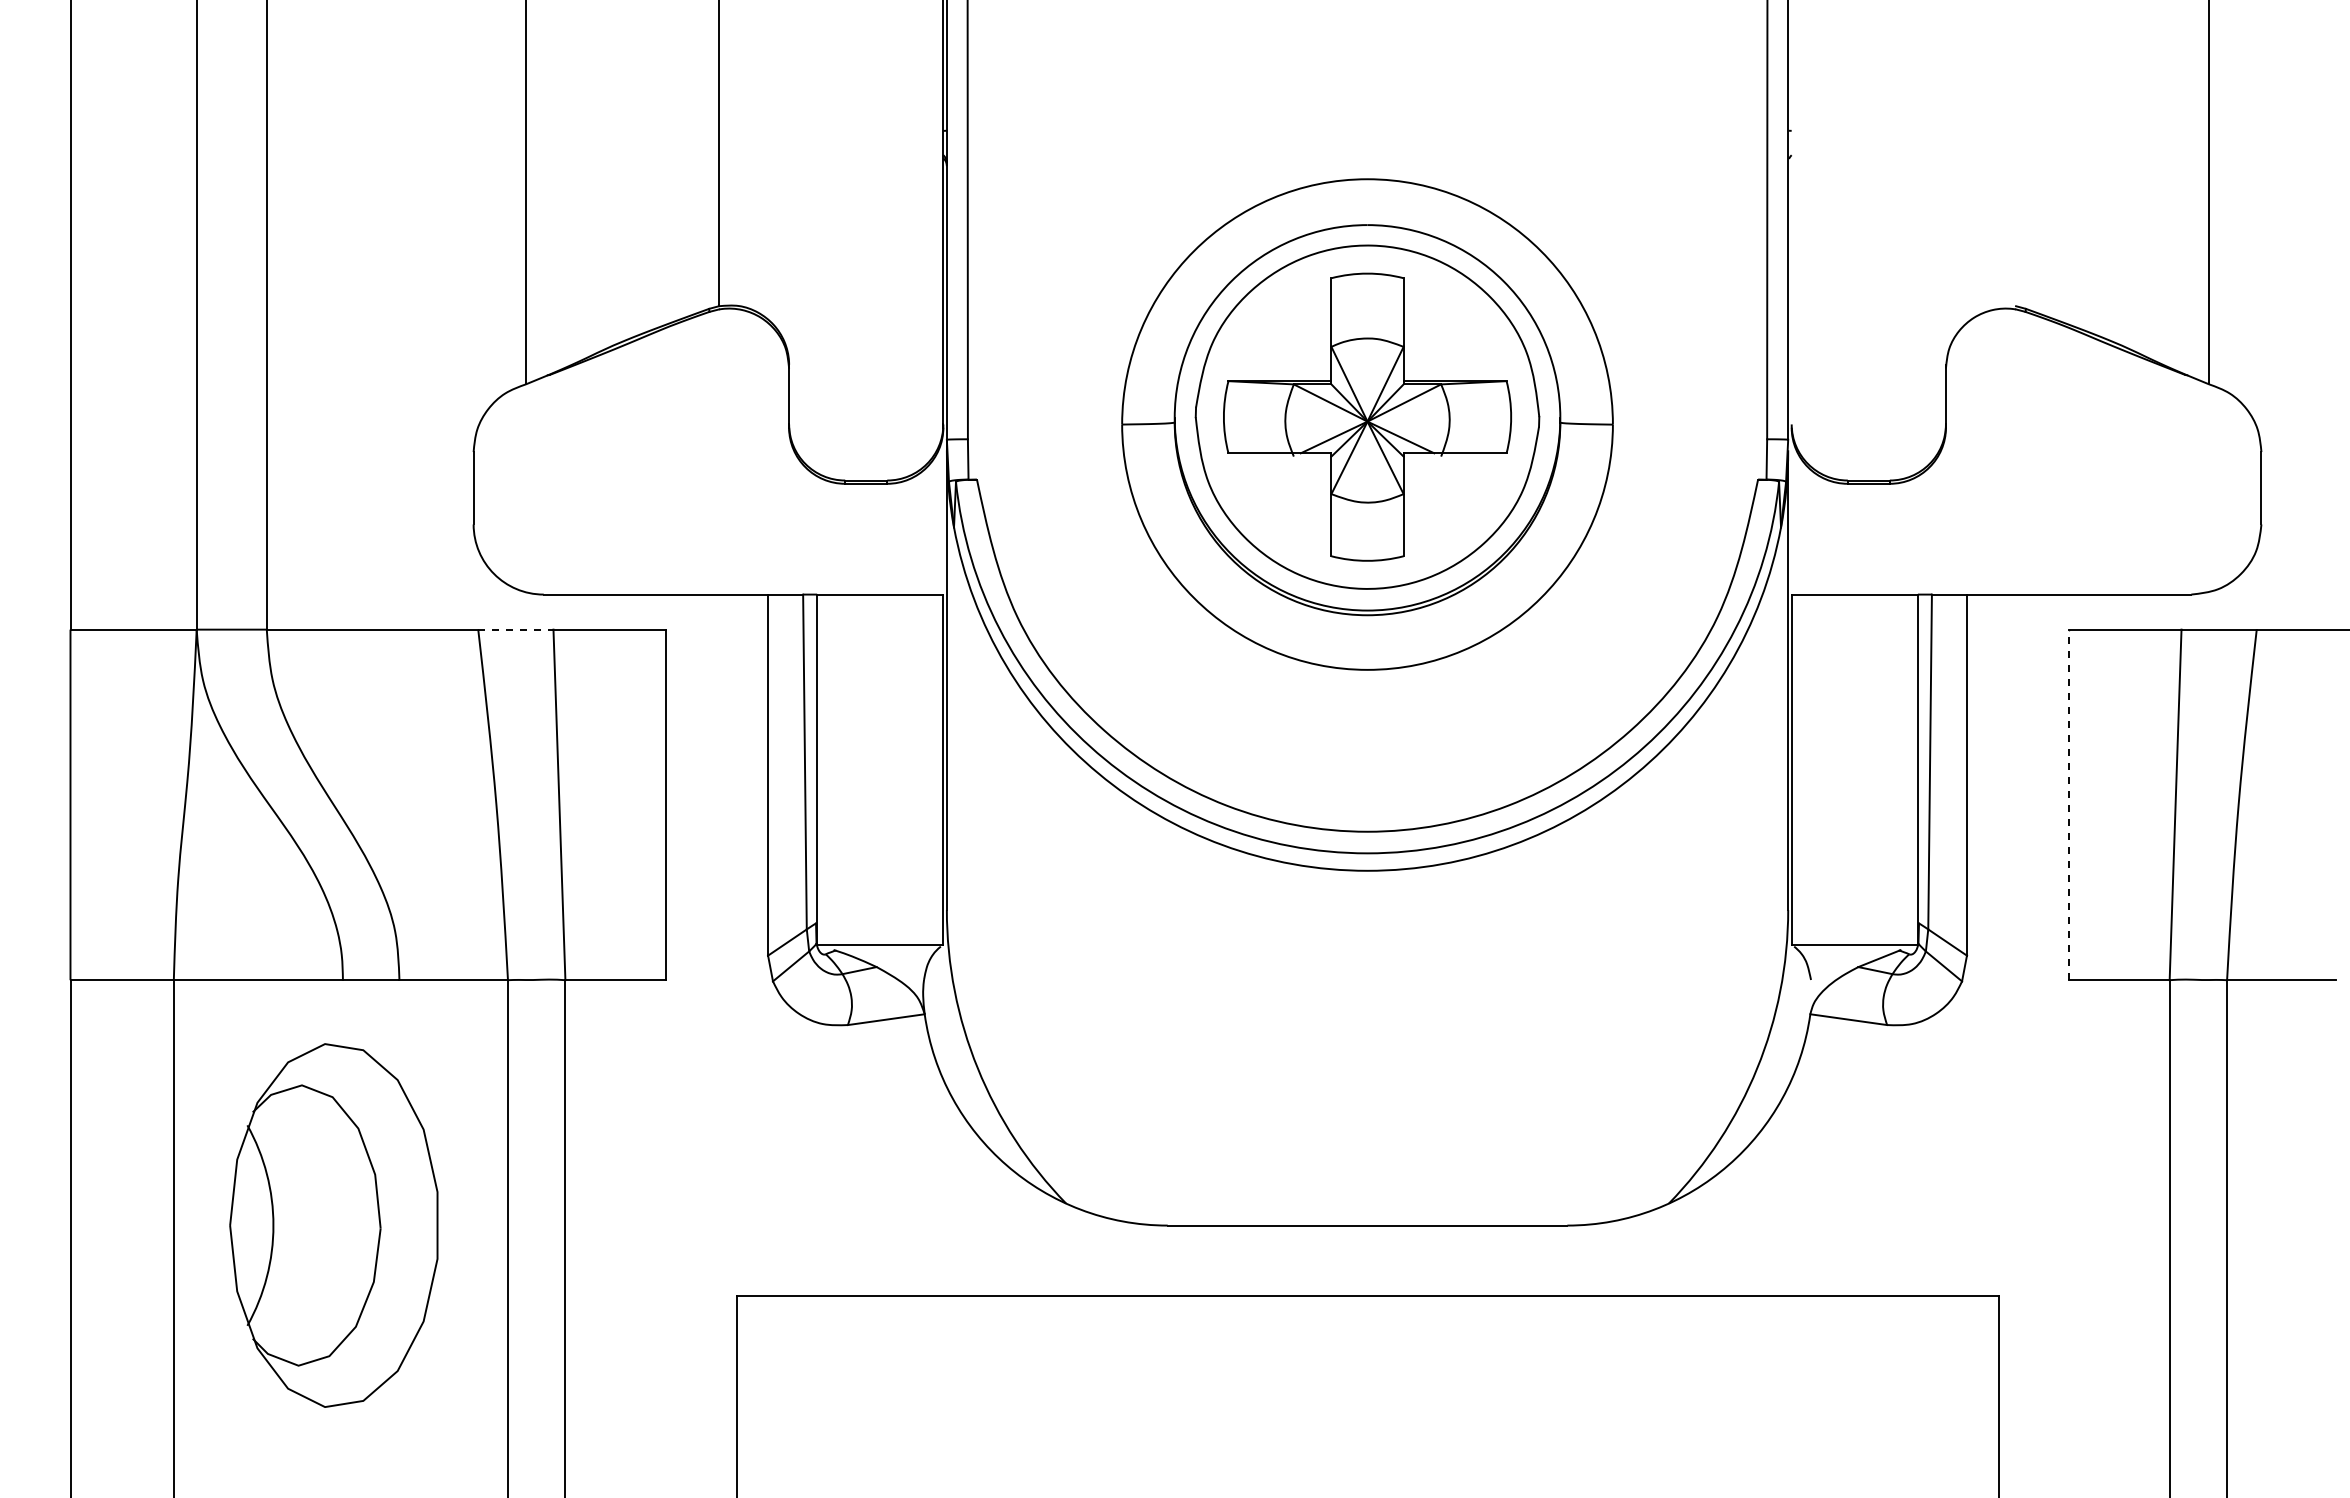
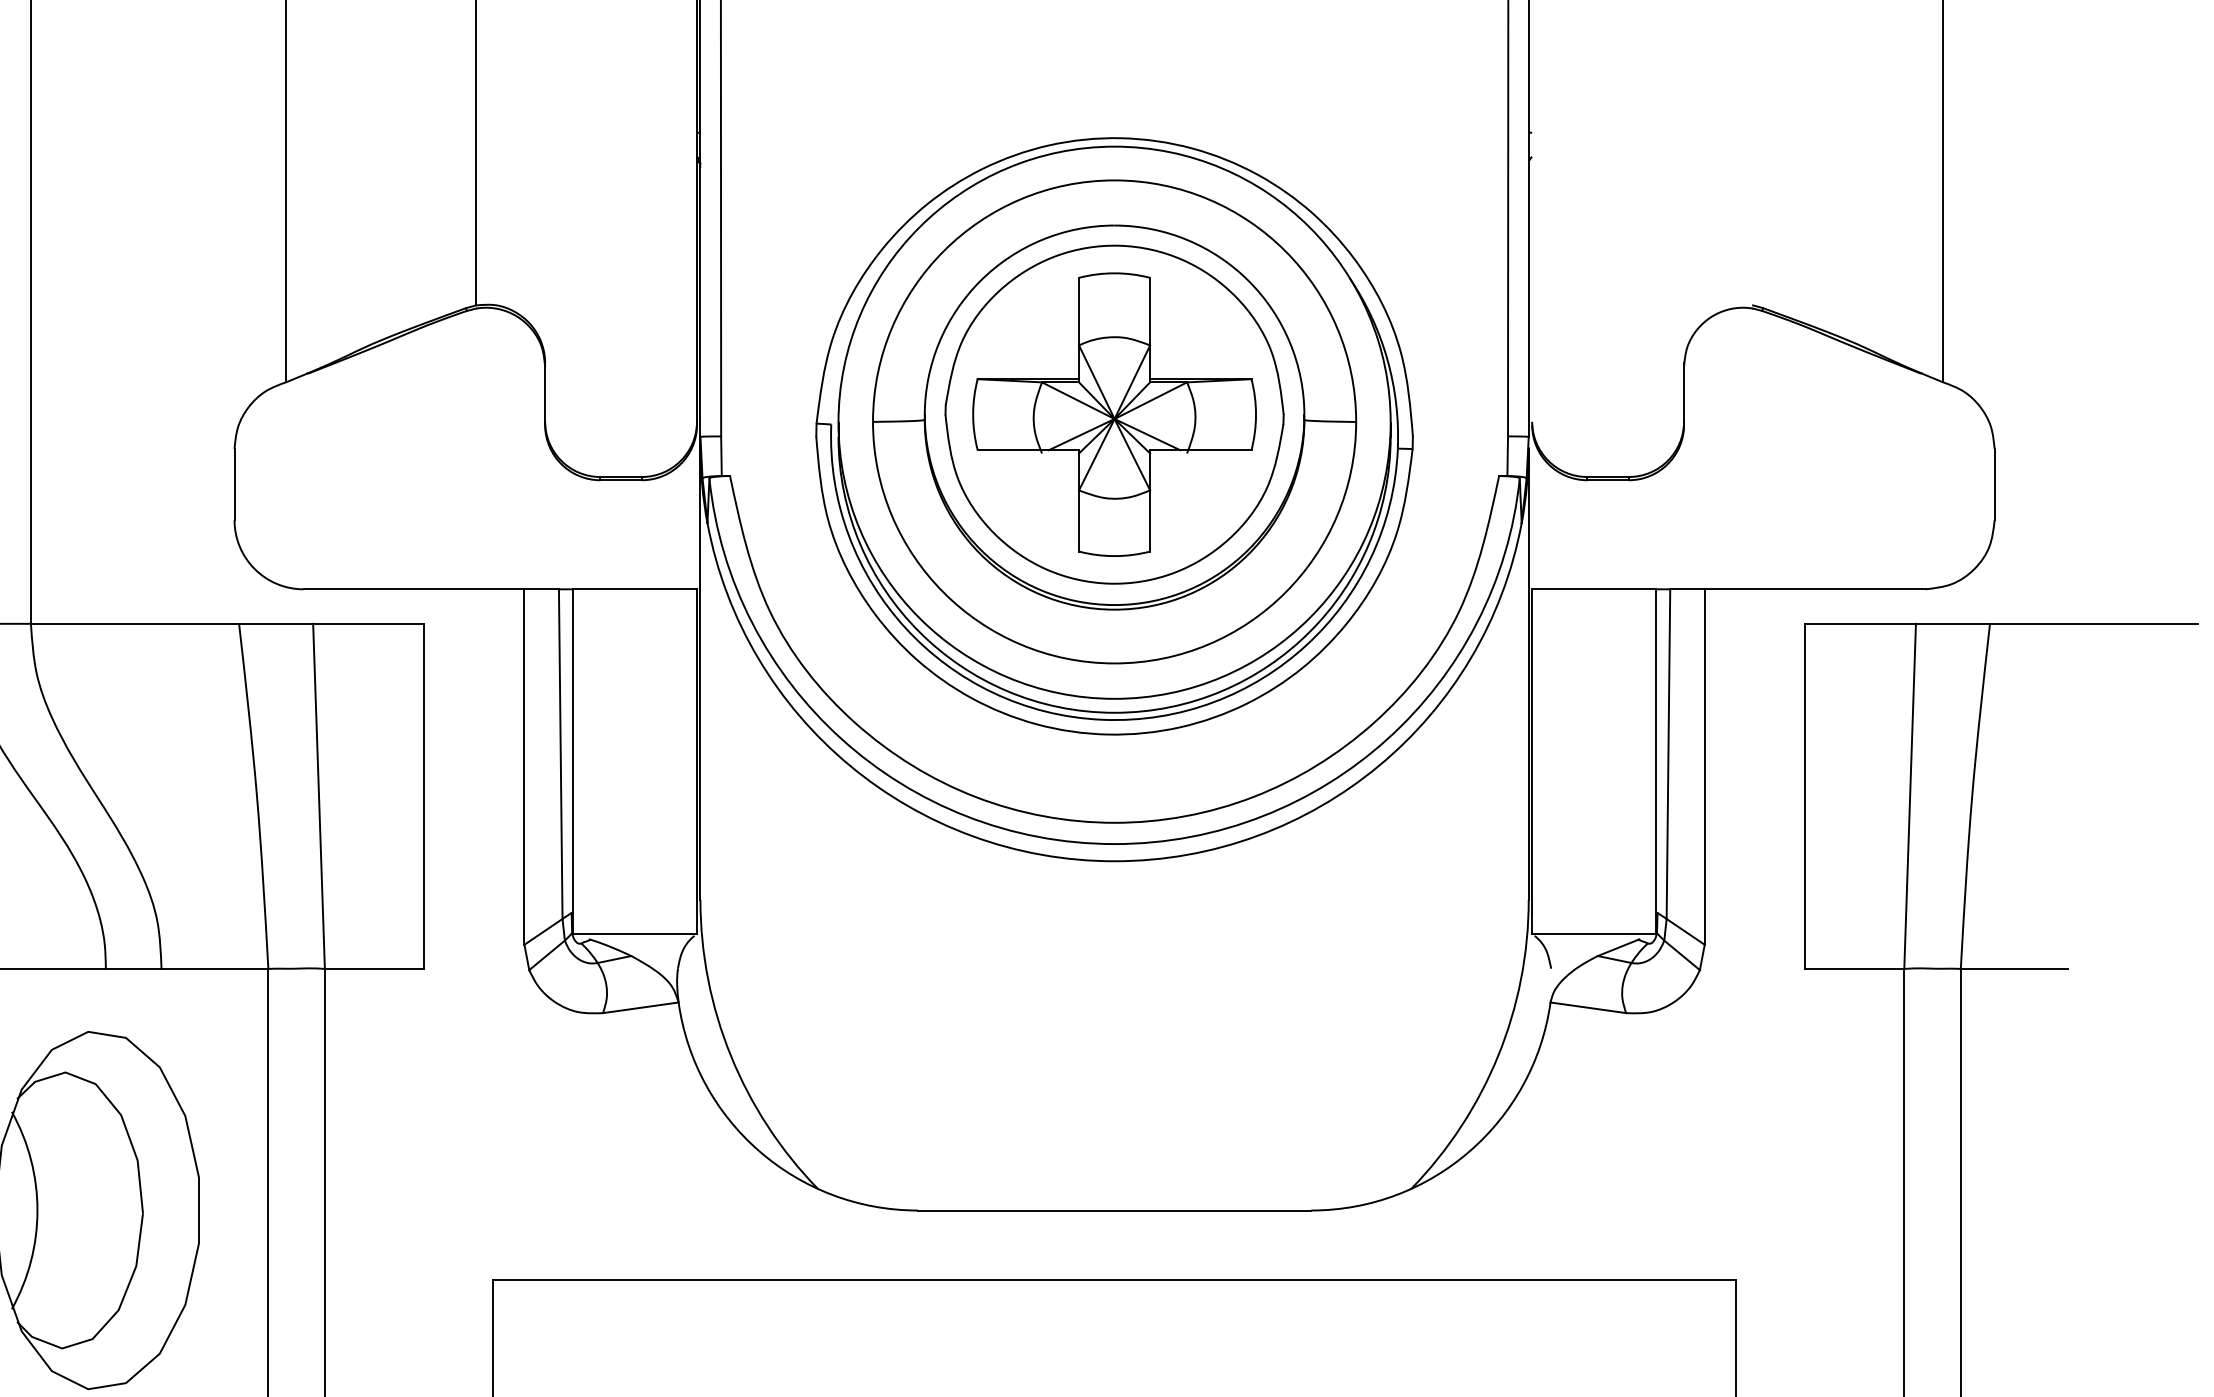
part: (1367, 439) -> (1114, 436), added
line: (515, 629) -> (275, 623), dashed -> solid
line: (2068, 804) -> (1804, 795), dashed -> solid

